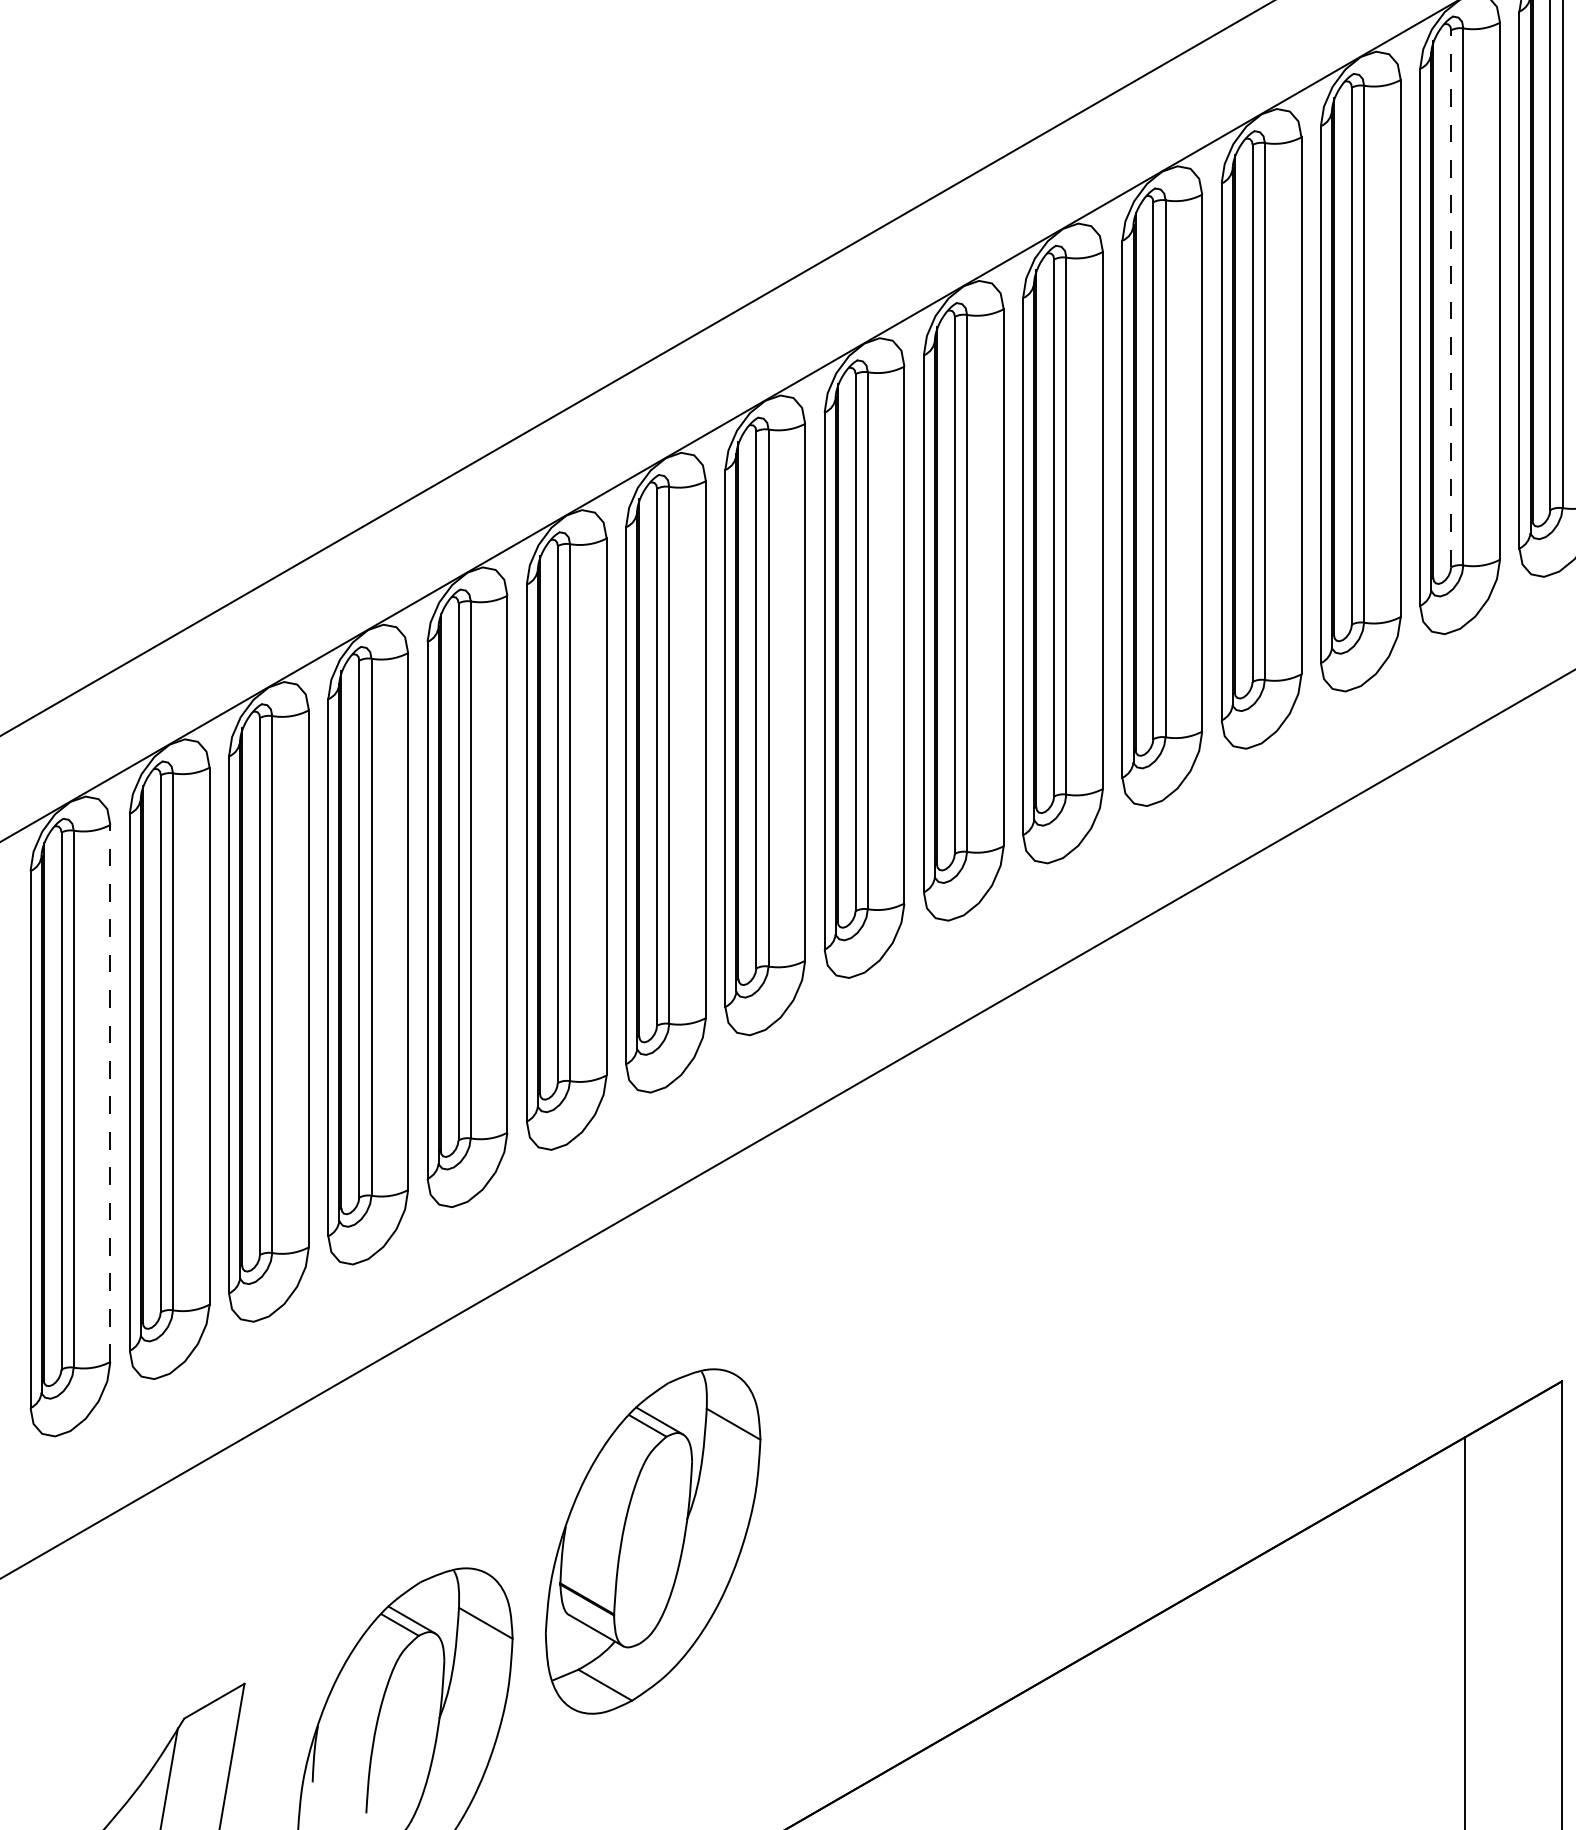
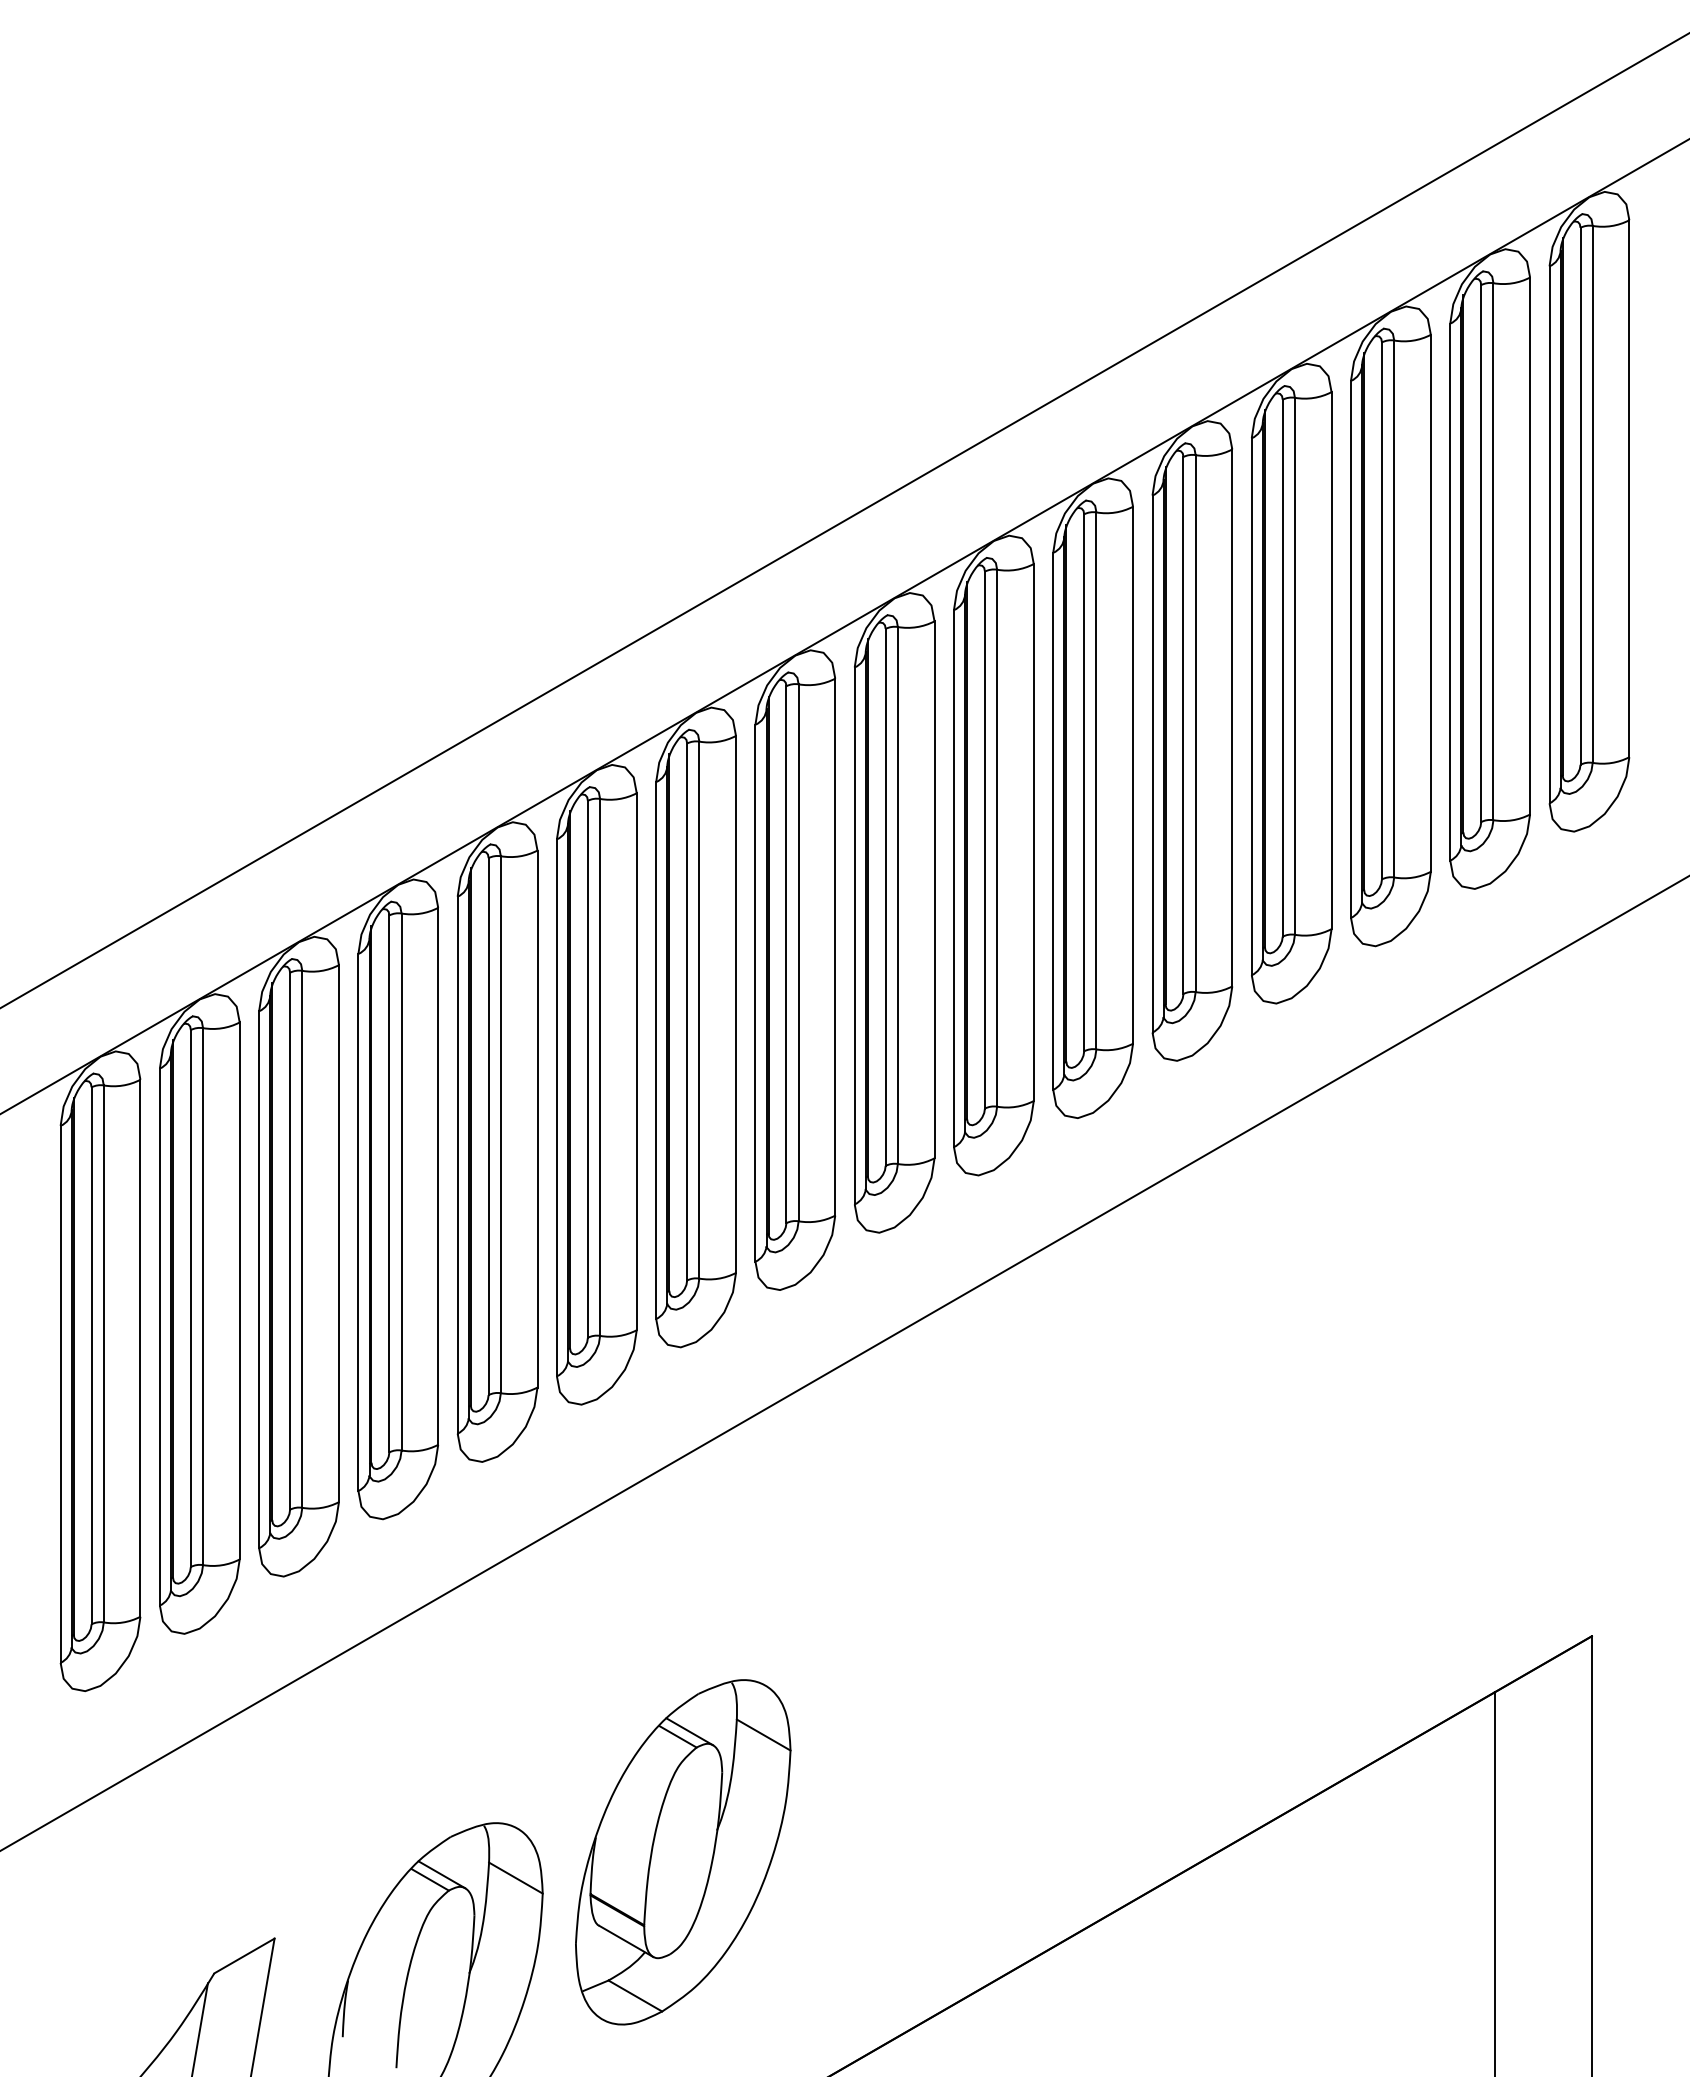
line: (1451, 298) -> (1481, 553), dashed -> solid
line: (110, 1092) -> (140, 1347), dashed -> solid
part: (653, 1541) -> (683, 1852), moved

